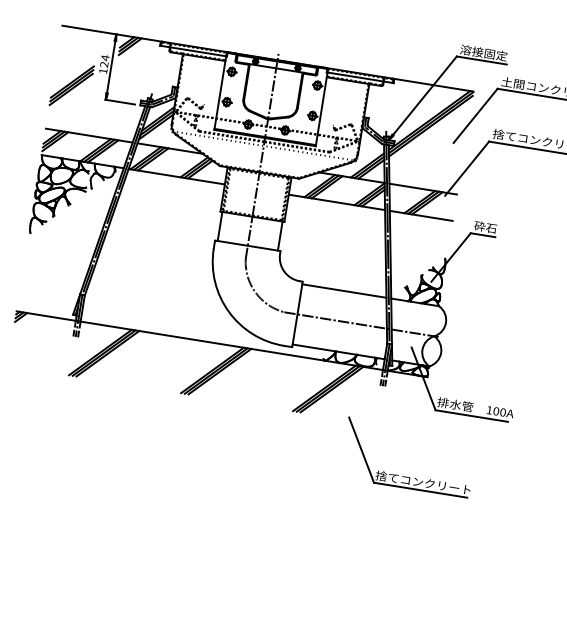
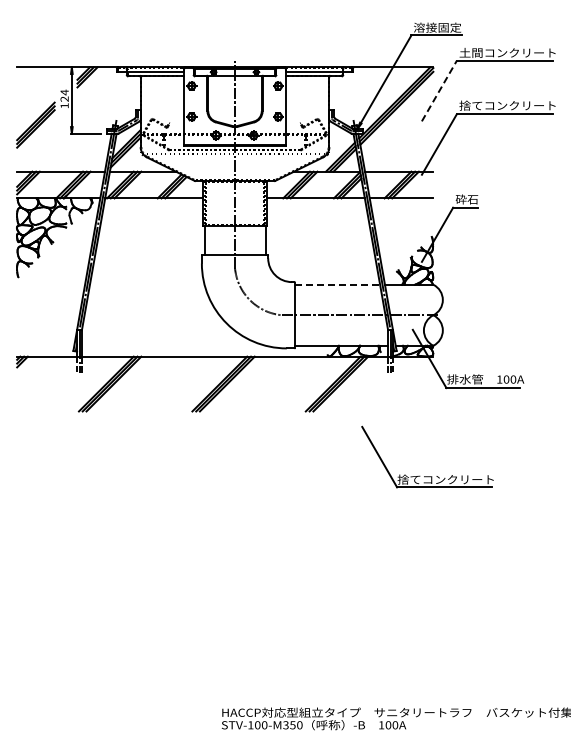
line: (475, 116) -> (439, 91), solid -> dashed
line: (344, 290) -> (337, 284), solid -> dashed
part: (405, 476) -> (427, 476), moved

